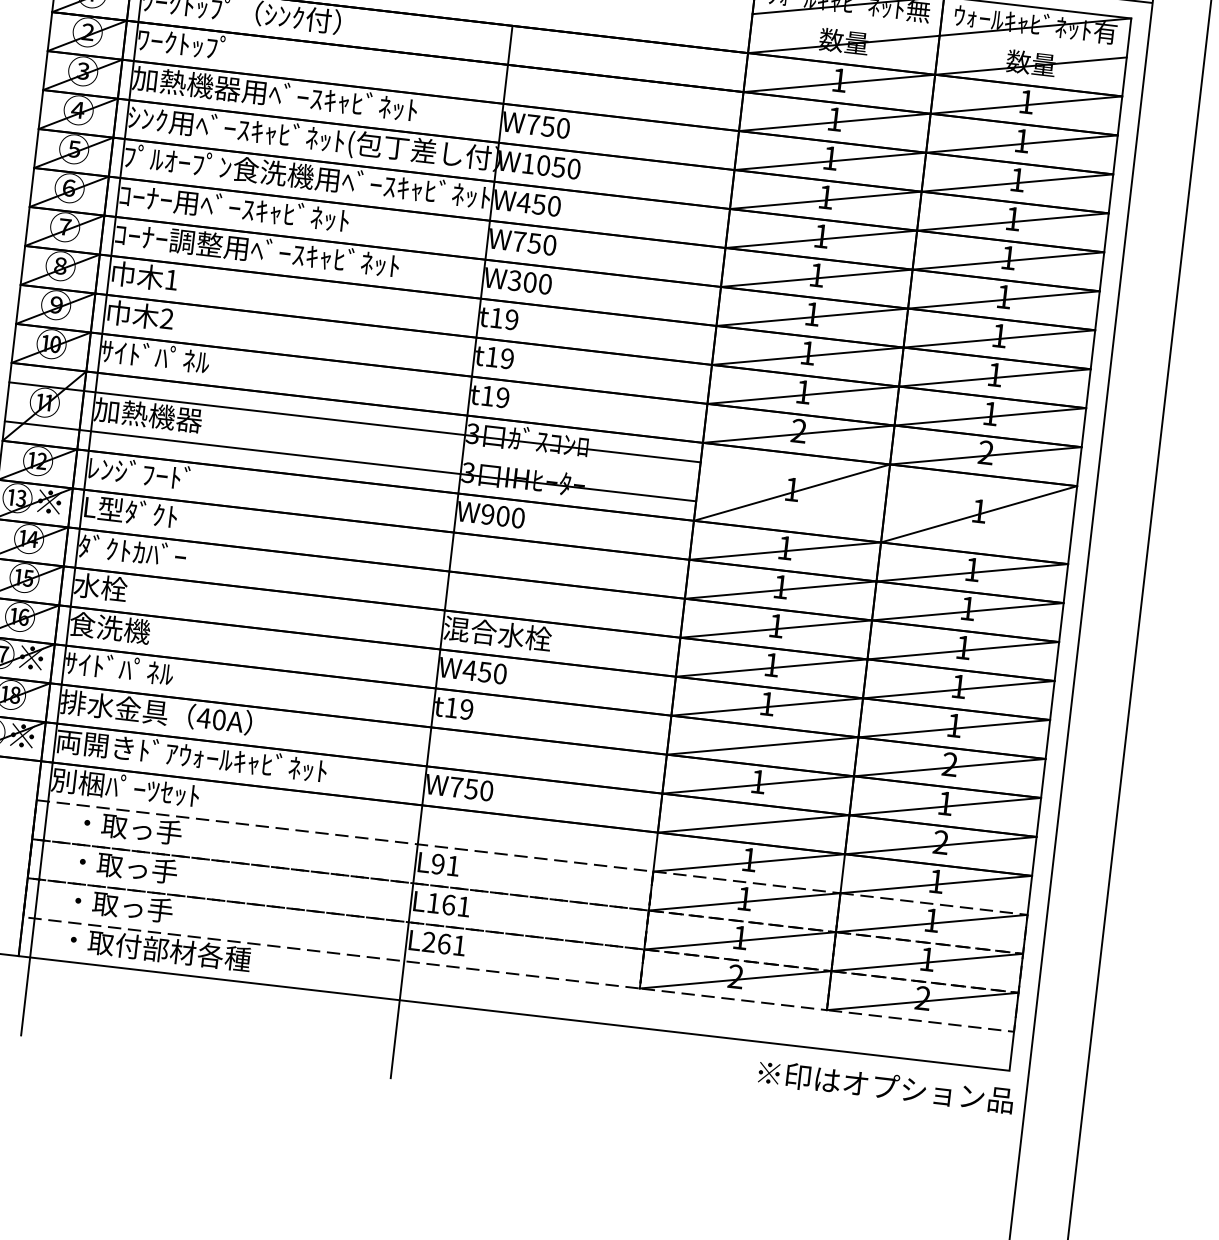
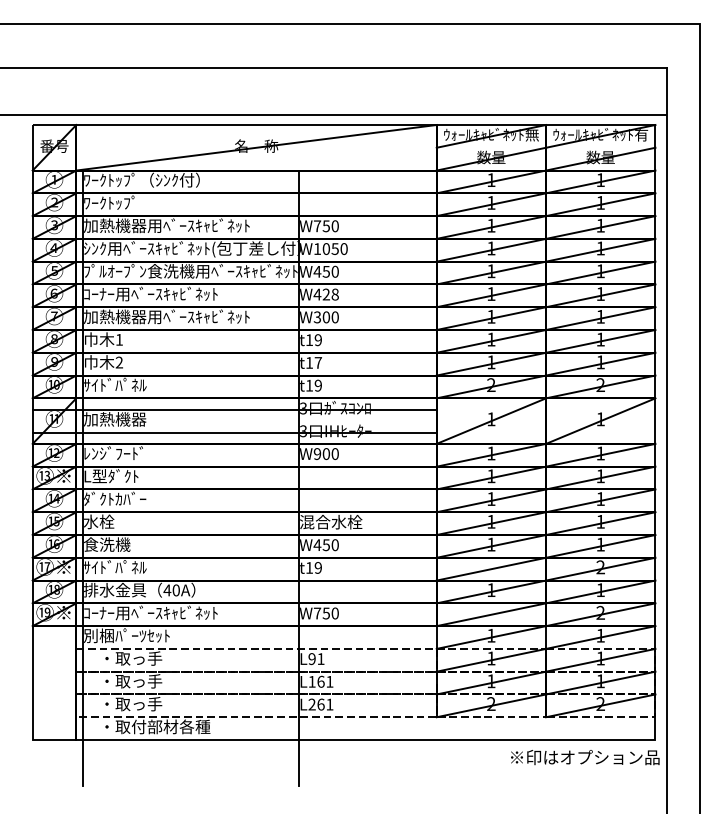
text: (169, 239) -> (115, 316), ｺｰﾅｰ調整用ﾍﾞｰｽｷｬﾋﾞﾈｯﾄ -> 加熱機器用ﾍﾞｰｽｷｬﾋﾞﾈｯﾄ
text: (533, 243) -> (325, 294), W750 -> W428
text: (507, 358) -> (318, 362), t19 -> t17
text: (191, 754) -> (162, 612), 両開きﾄﾞｱｳｫｰﾙｷｬﾋﾞﾈｯﾄ -> ｺｰﾅｰ用ﾍﾞｰｽｷｬﾋﾞﾈｯﾄ

